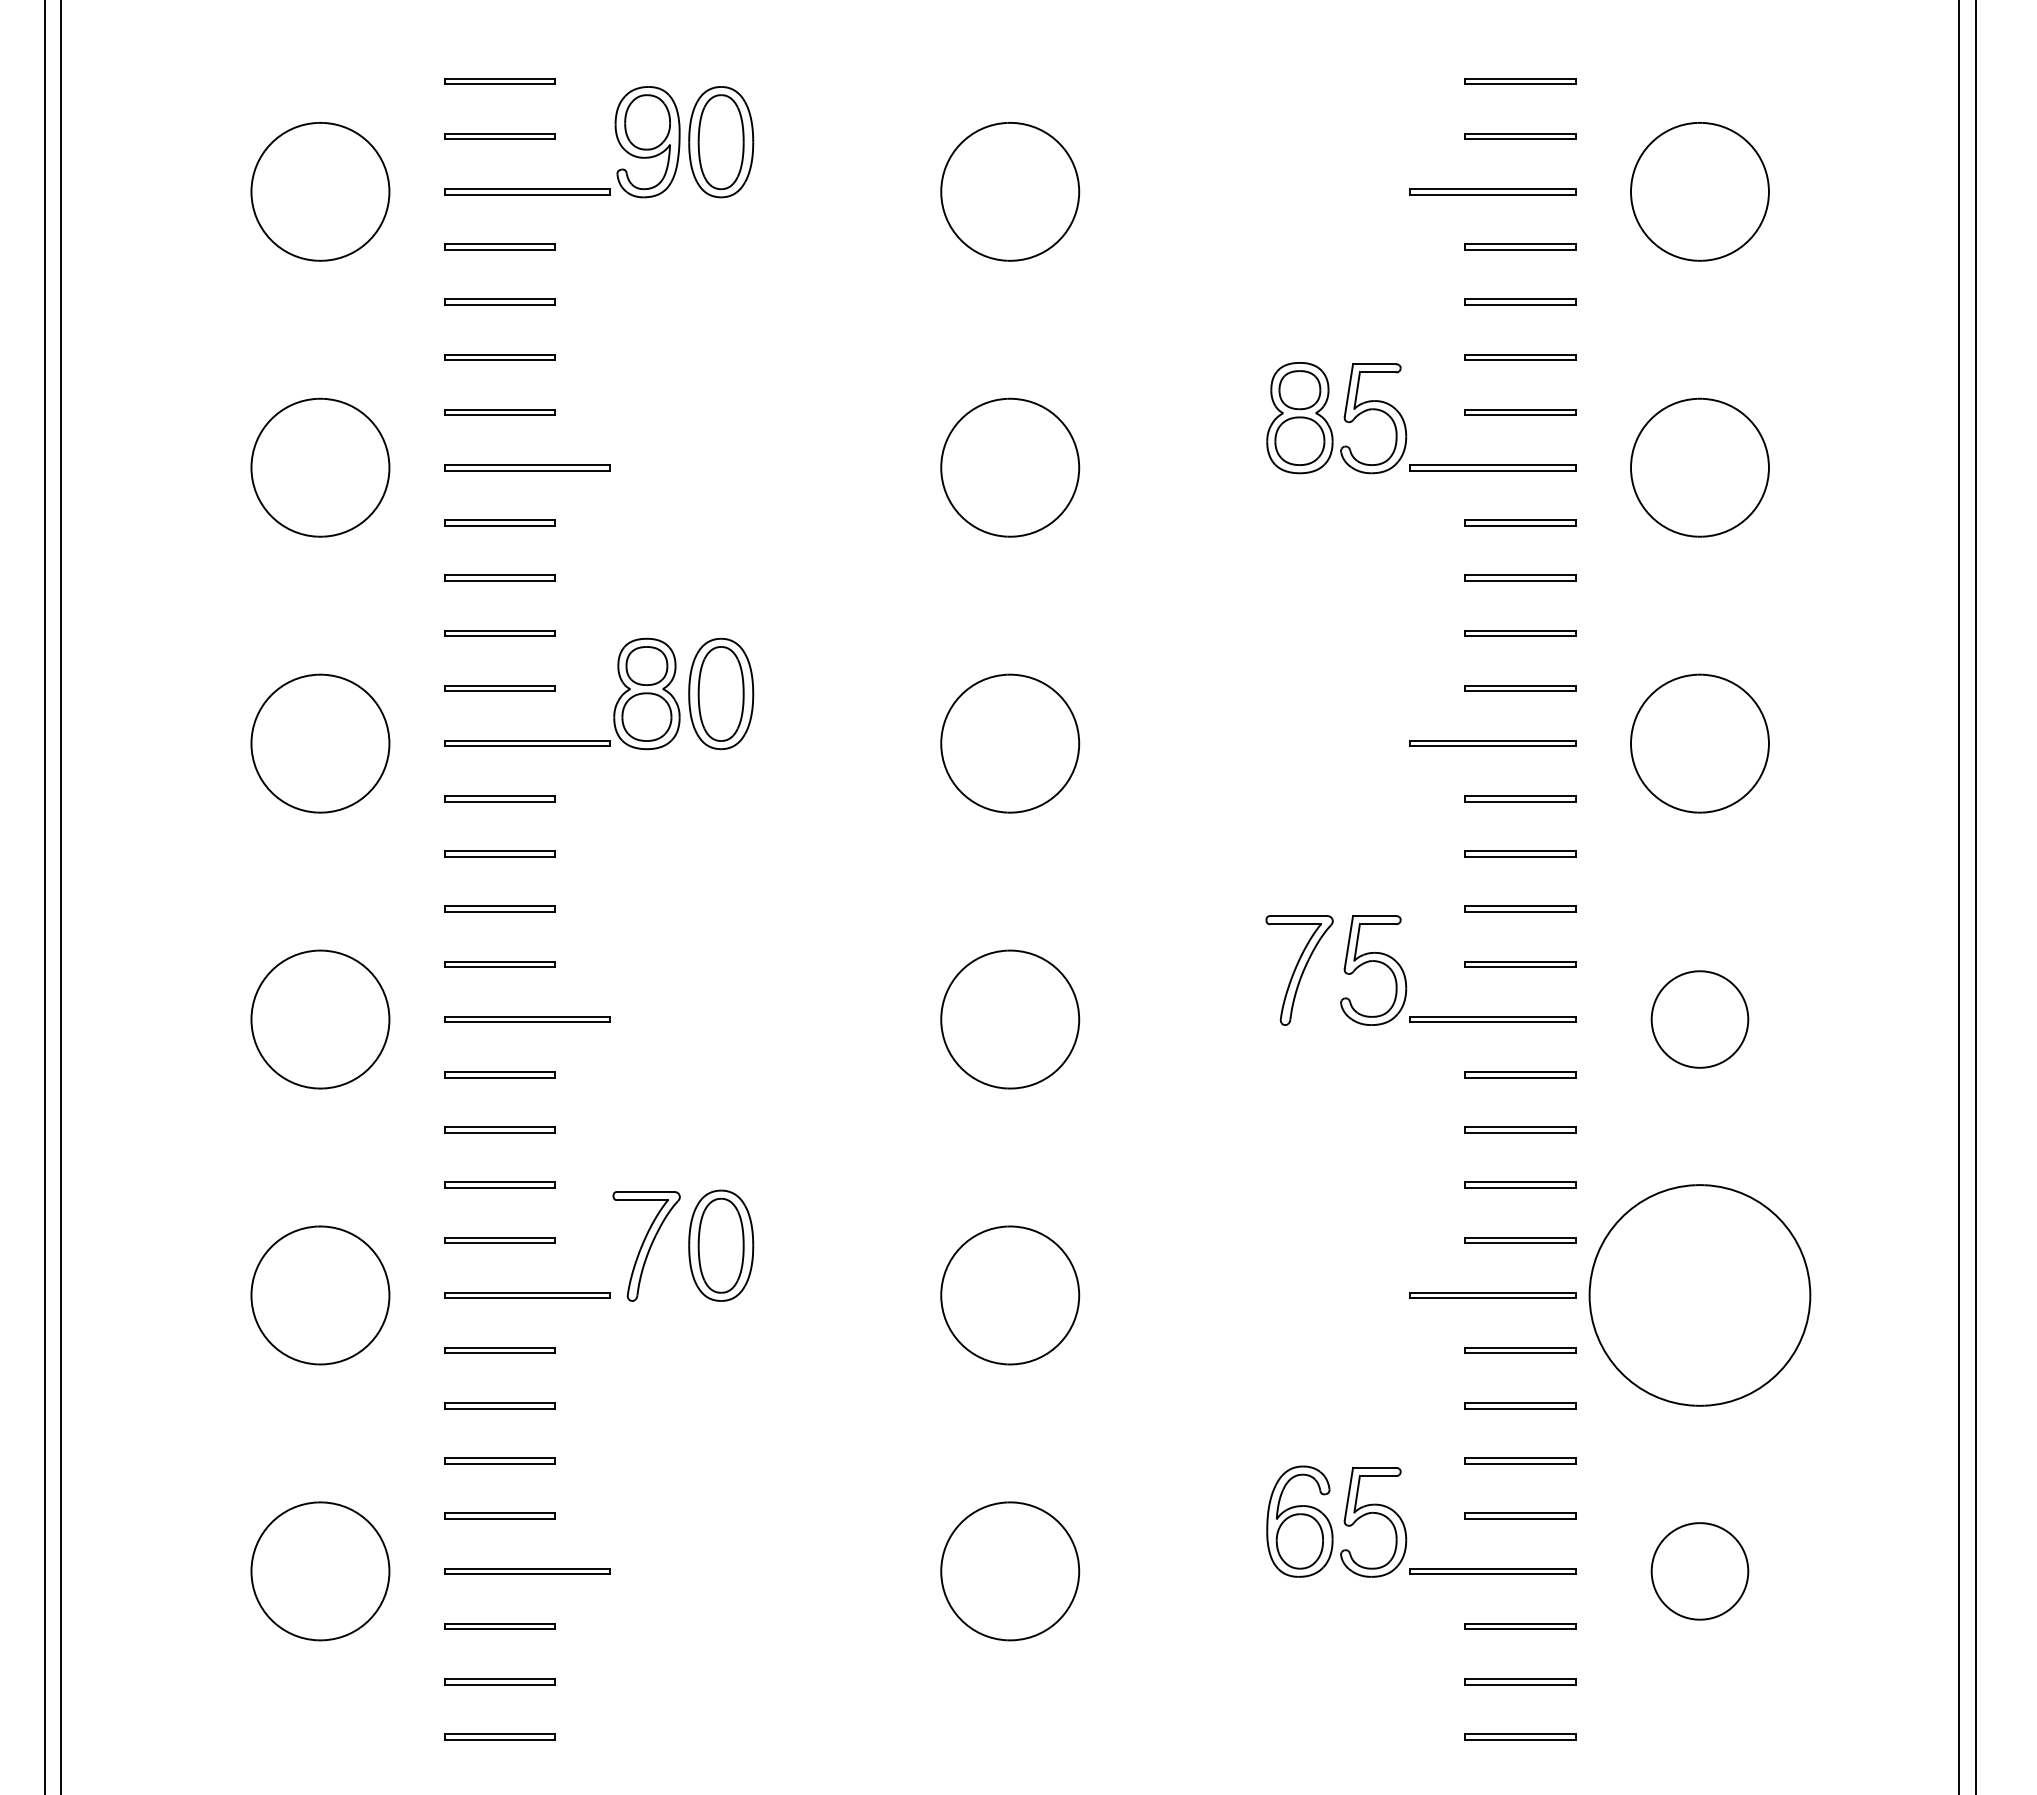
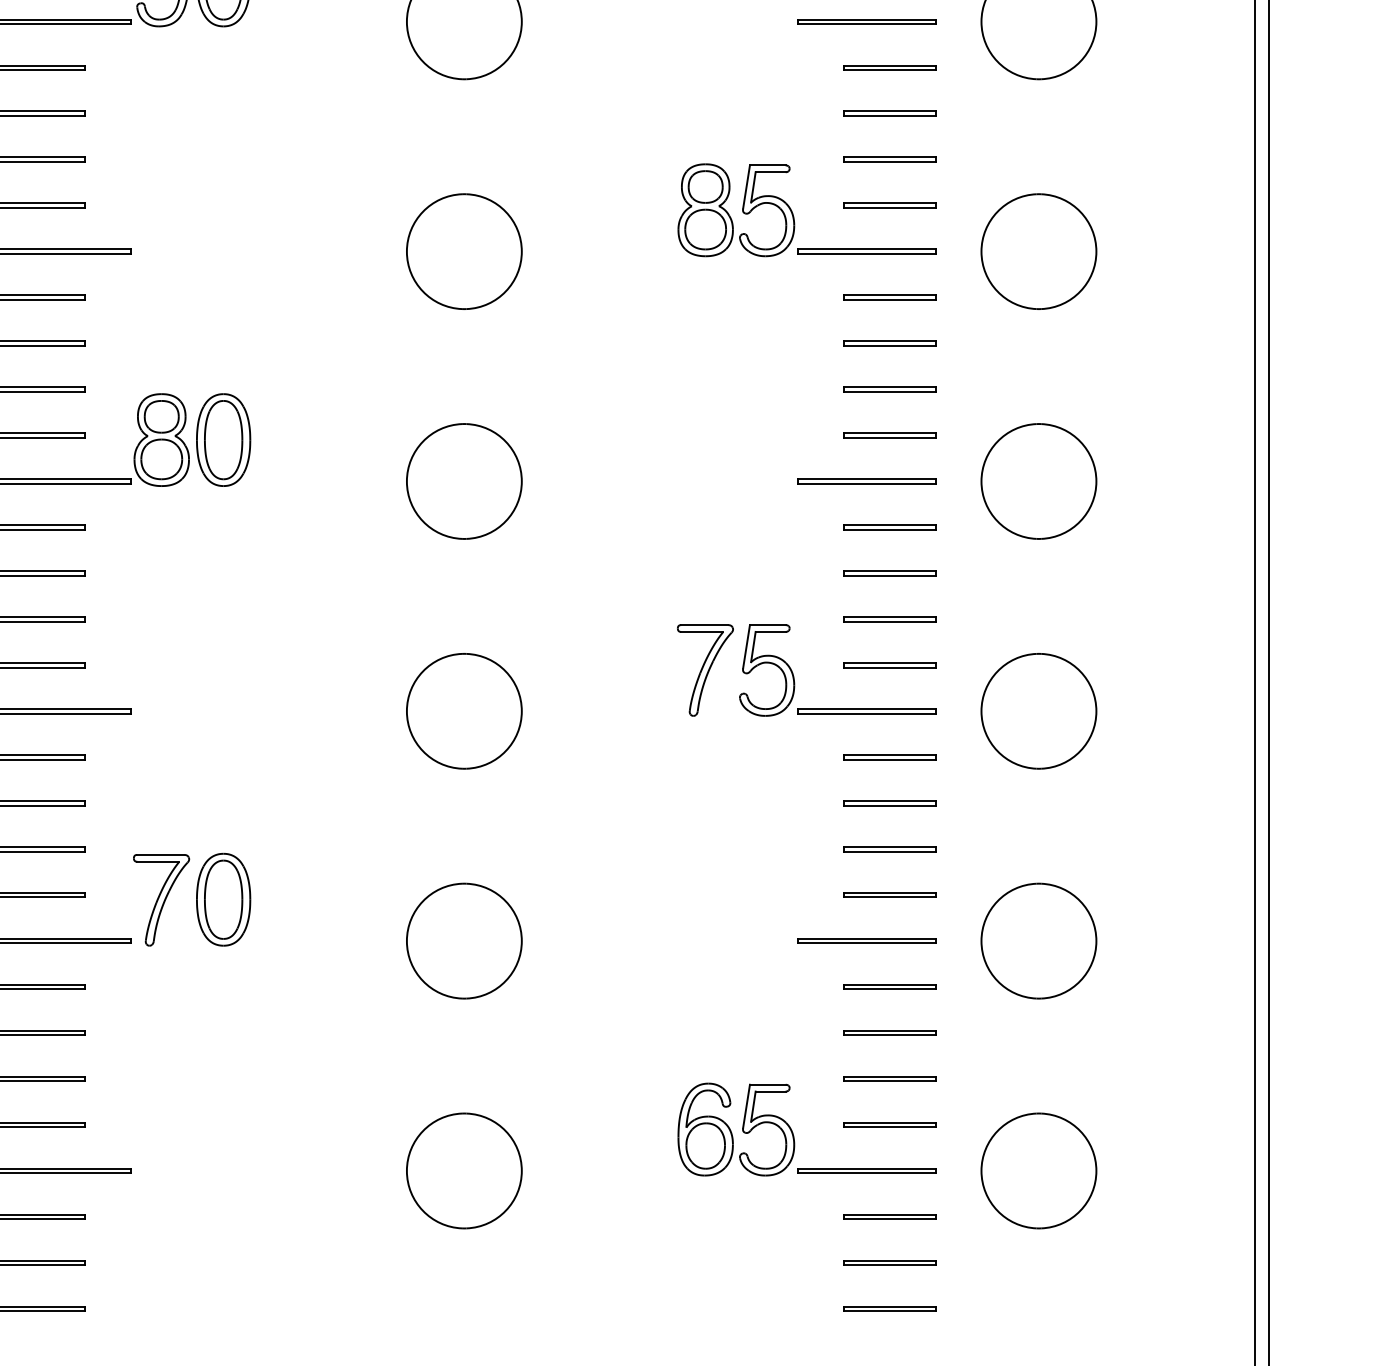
part: (1699, 1019) -> (1038, 711), size x1.43
part: (1699, 1295) -> (1038, 941), size x0.62
part: (1699, 1571) -> (1038, 1171), size x1.43

